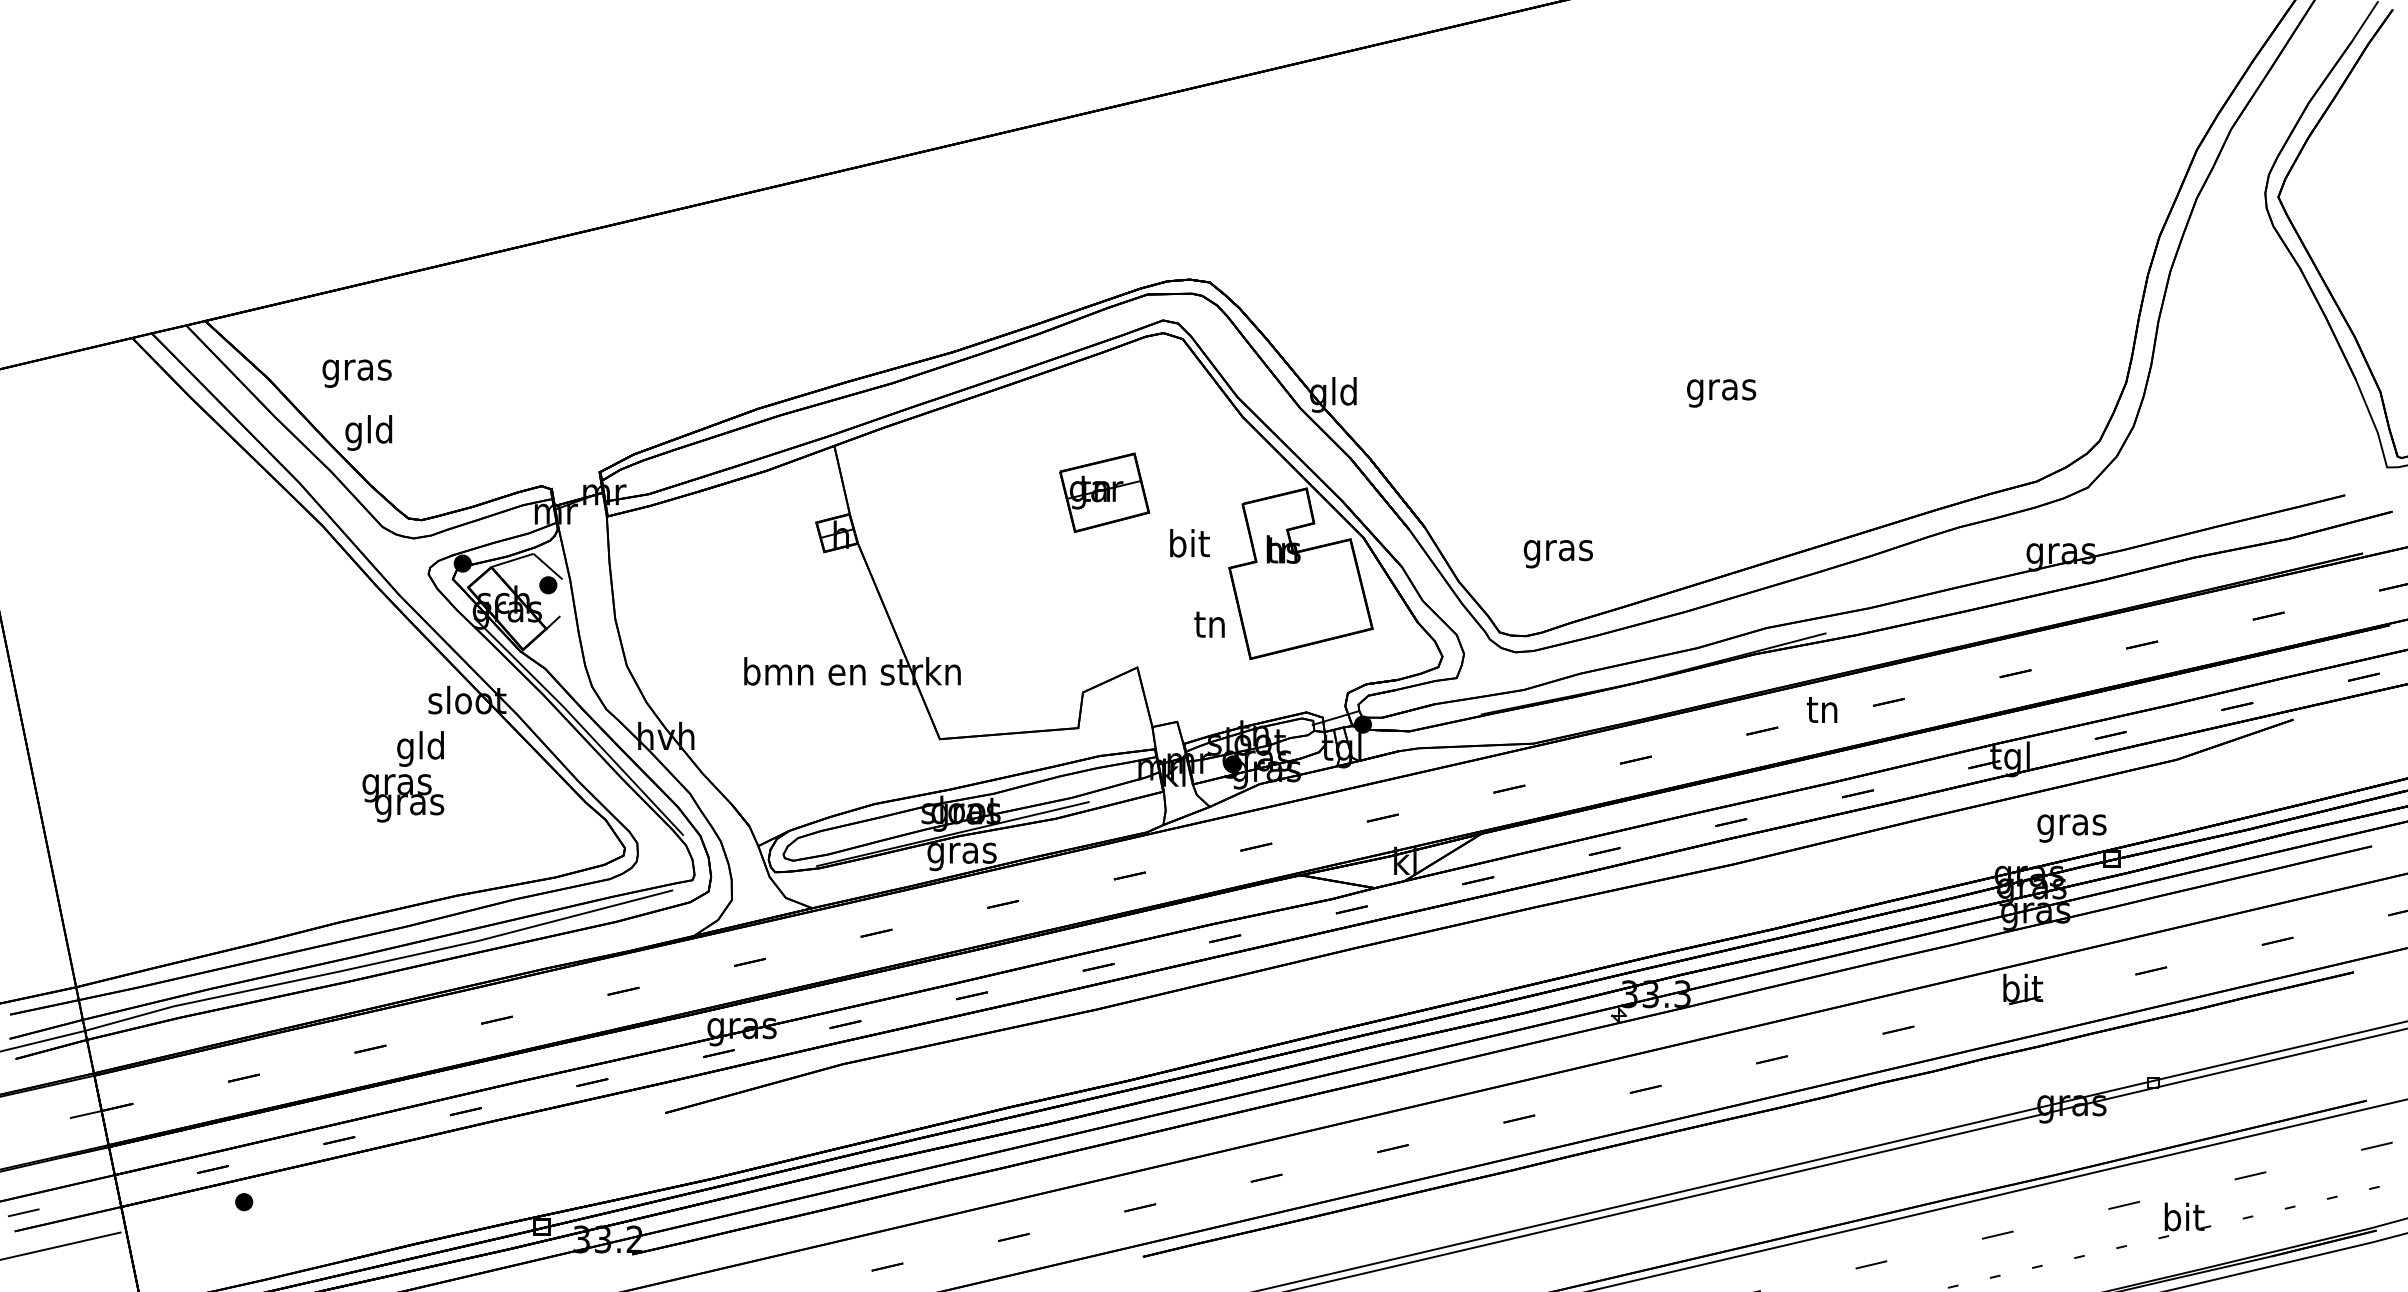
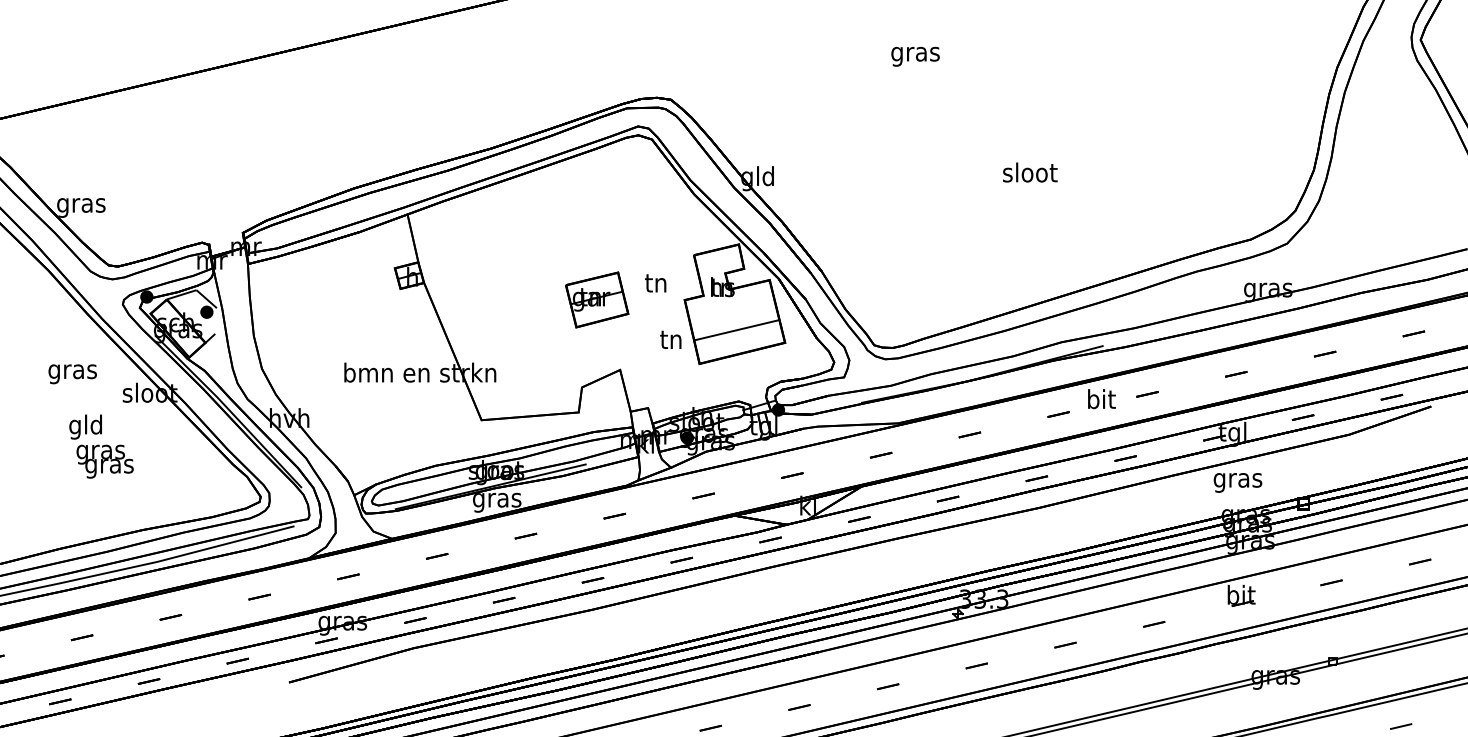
text: (356, 373) -> (72, 374), moved
text: (1721, 389) -> (1029, 174), gras -> sloot
text: (368, 432) -> (80, 205), gld -> gras
part: (1104, 492) -> (597, 299), moved
text: (1189, 543) -> (656, 282), bit -> tn
text: (1557, 554) -> (914, 57), moved
line: (1303, 610) -> (736, 329), added
text: (1823, 708) -> (1101, 398), tn -> bit
text: (420, 748) -> (85, 426), moved
text: (2071, 828) -> (1237, 482), moved

